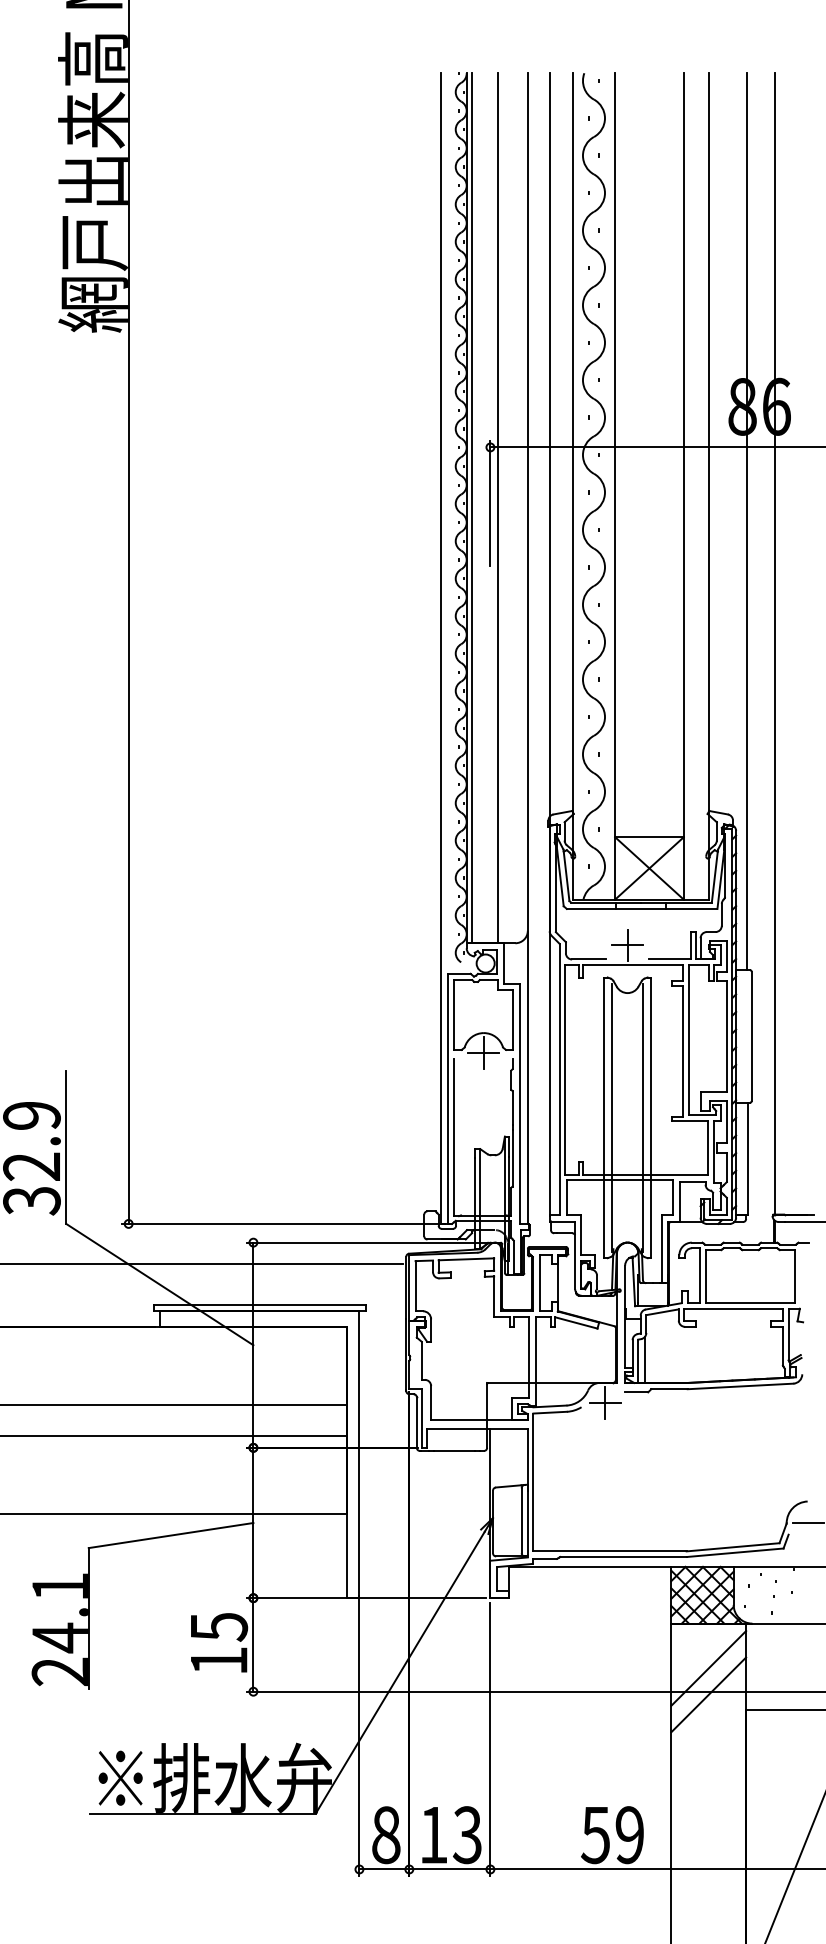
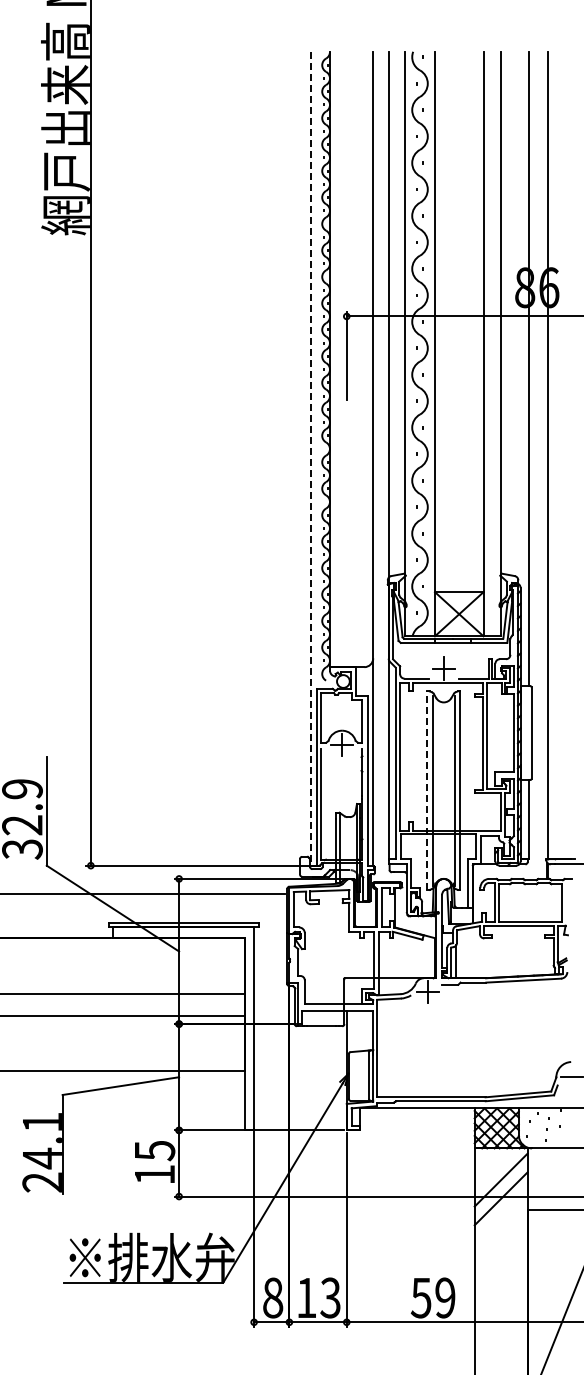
line: (471, 508) -> (333, 359), removed
line: (498, 508) -> (352, 359), removed
line: (440, 648) -> (311, 458), solid -> dashed
line: (604, 1117) -> (427, 790), solid -> dashed

